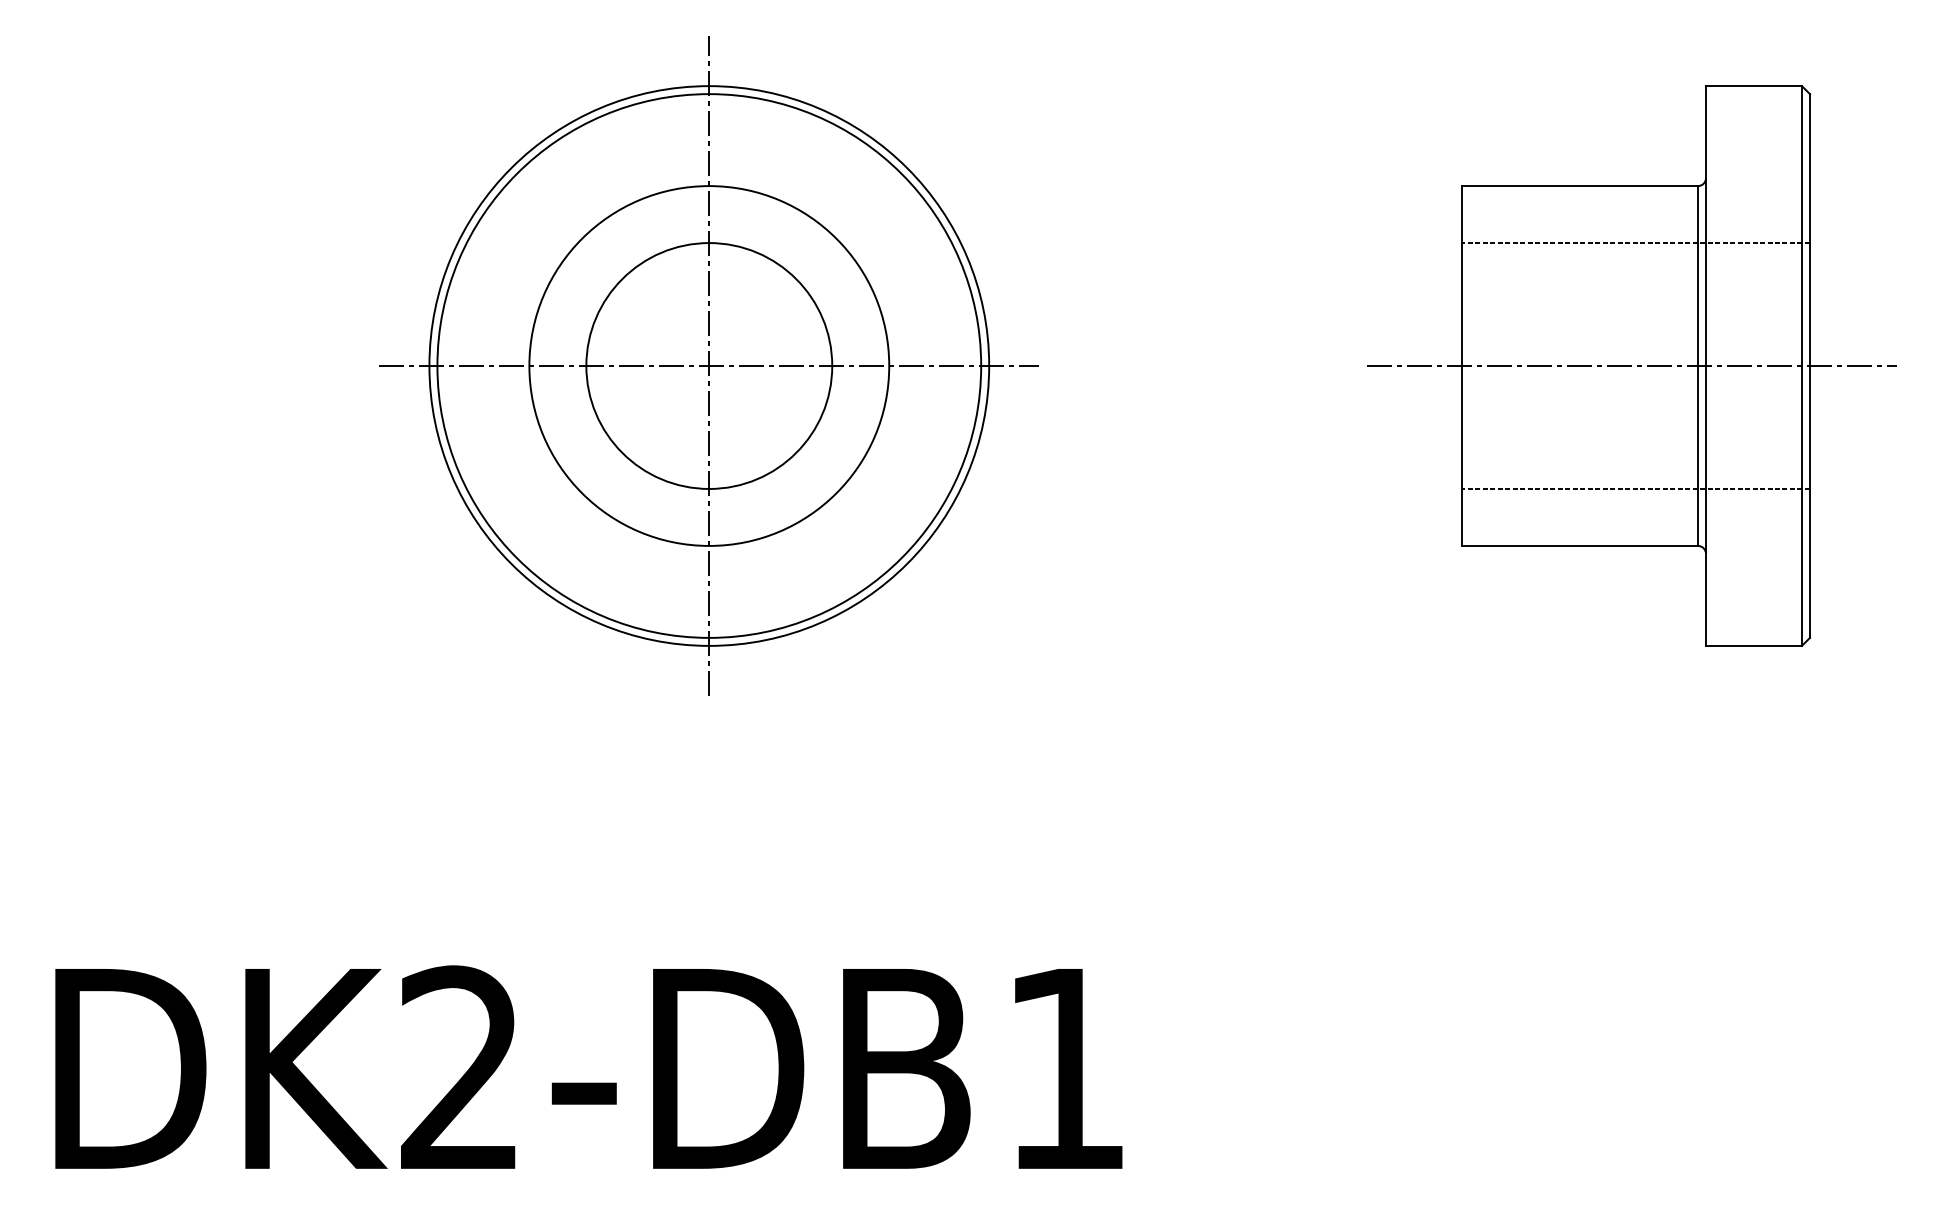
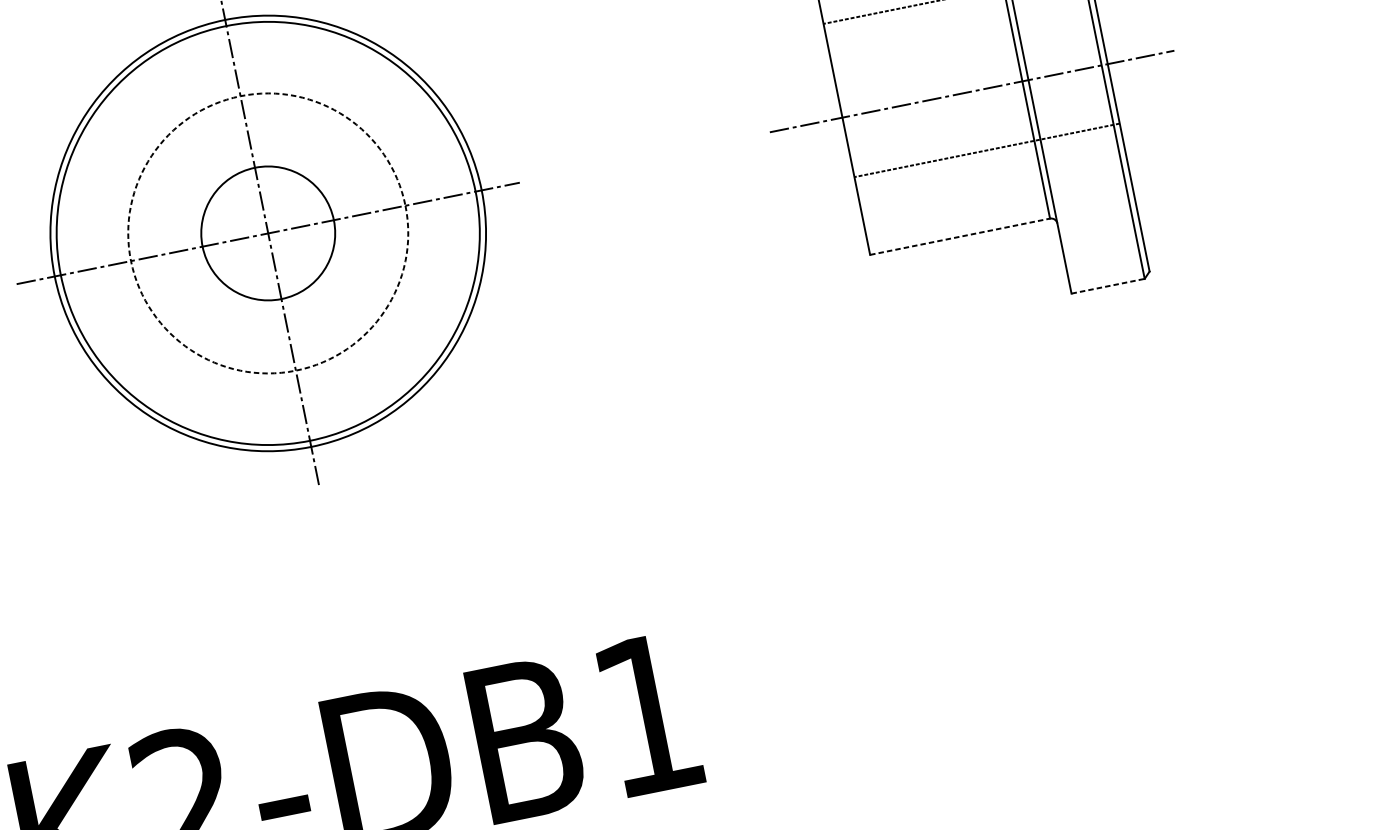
circle: (709, 365) -> (268, 233), size x0.7
circle: (709, 365) -> (268, 233), solid -> dashed
line: (1635, 488) -> (986, 150), moved
line: (1580, 545) -> (960, 236), solid -> dashed
line: (1754, 645) -> (1108, 285), solid -> dashed

